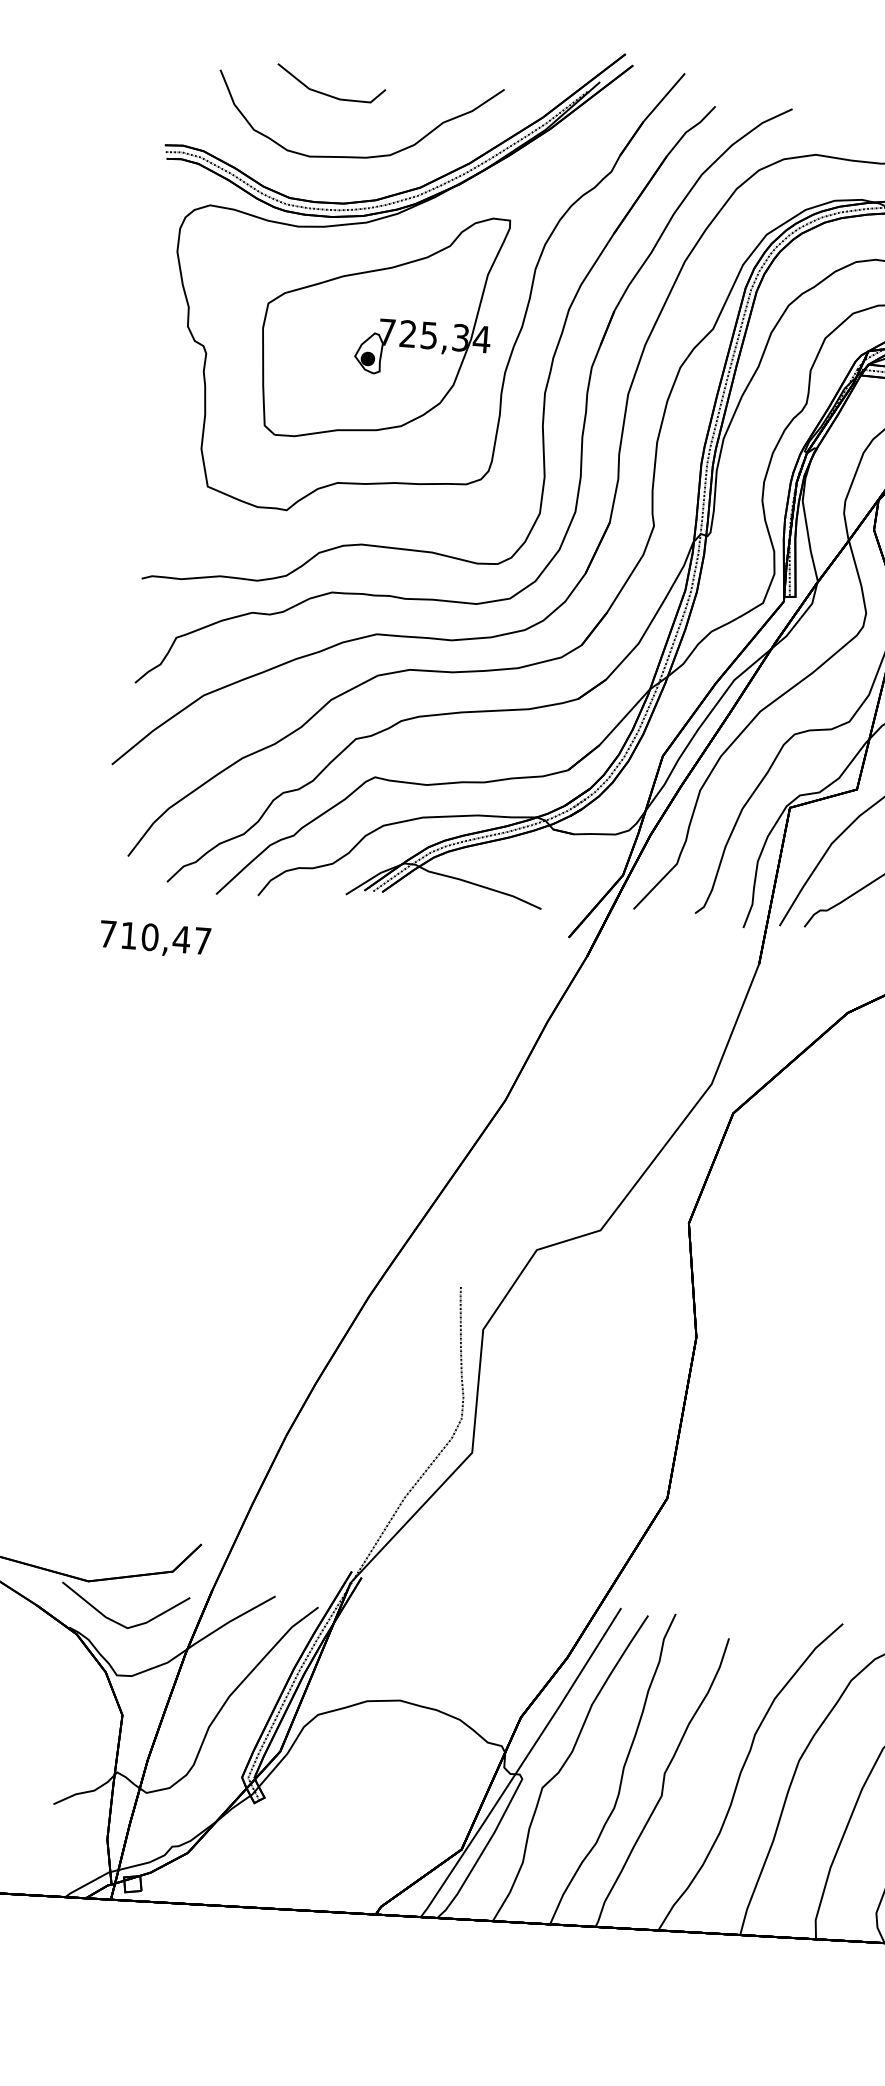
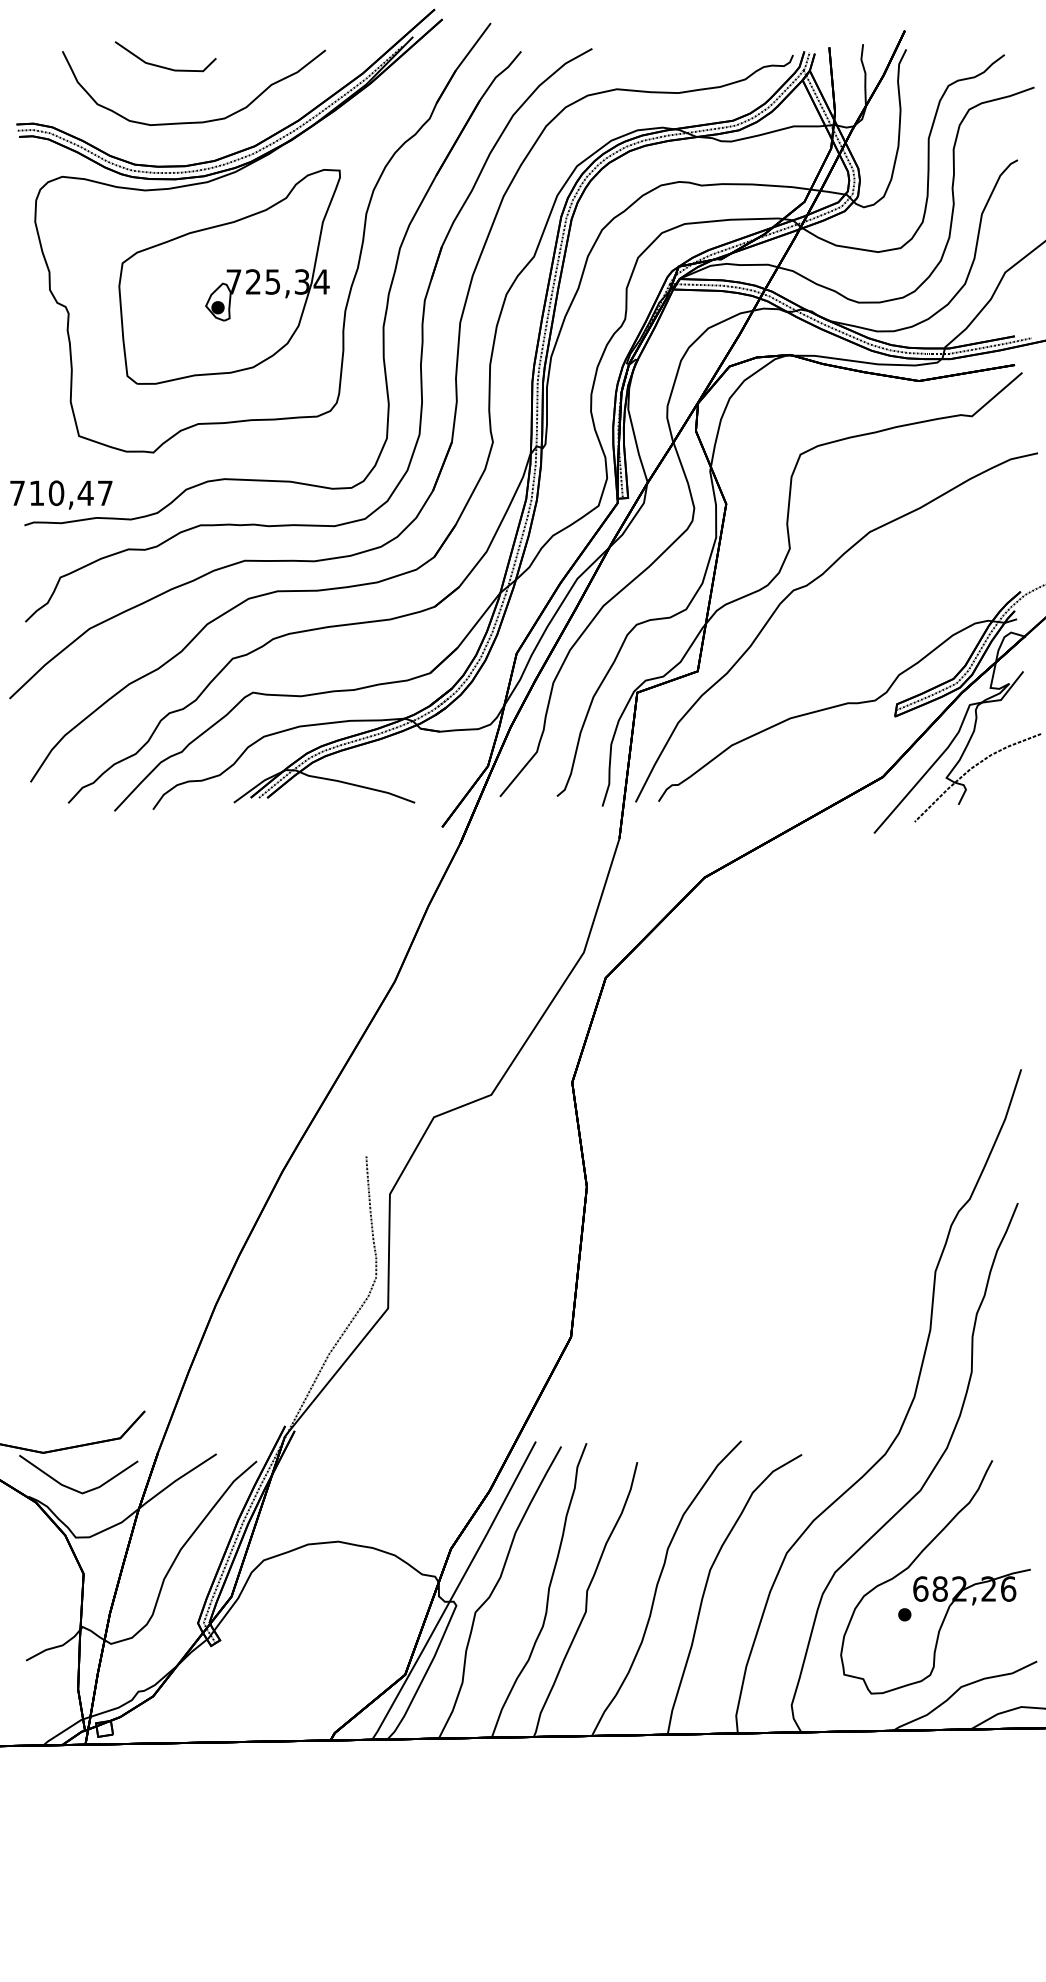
text: (155, 938) -> (61, 494), moved

